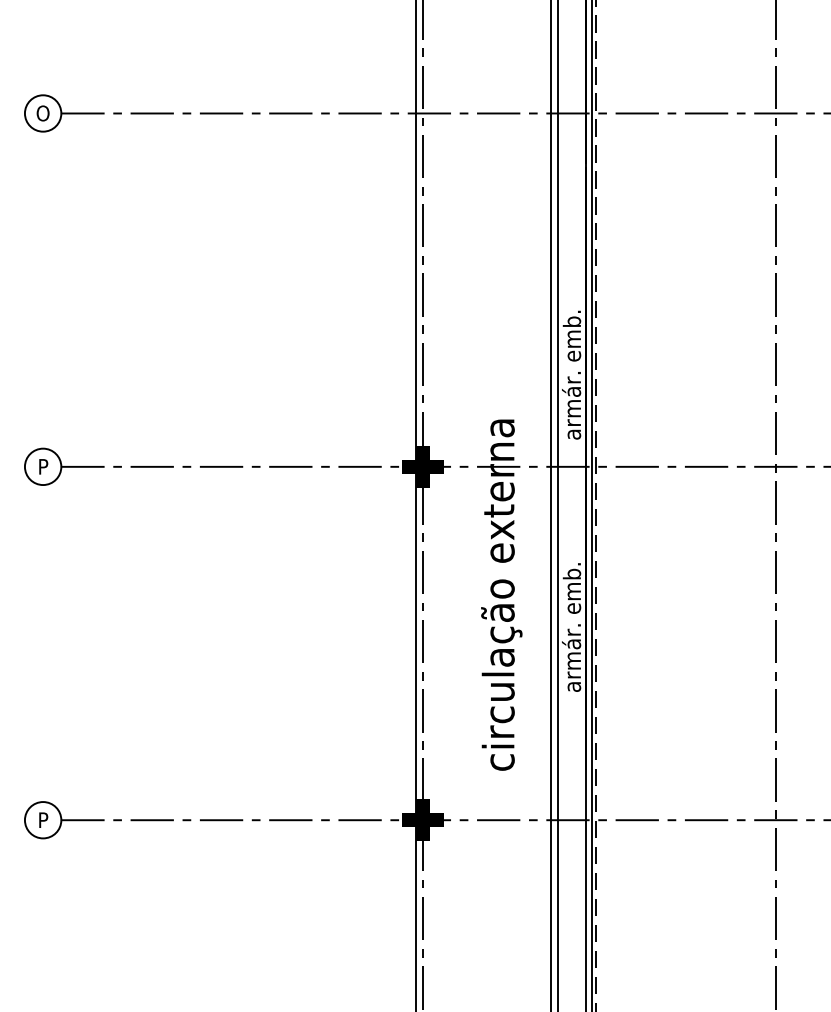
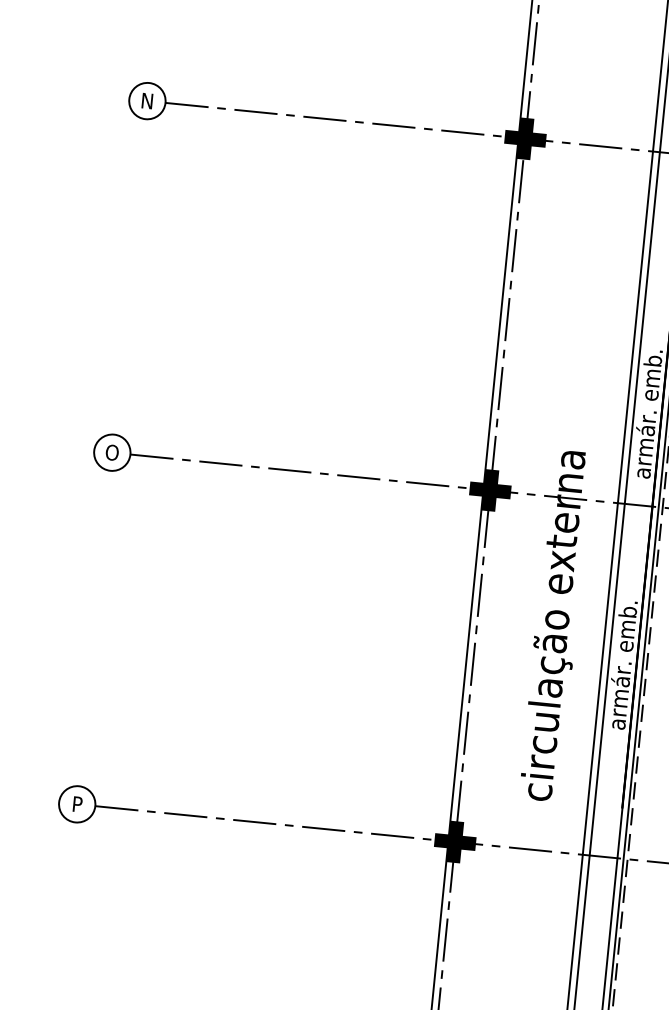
text: (42, 113) -> (146, 101), O -> N
fill: (422, 113) -> (524, 138), added
text: (42, 466) -> (111, 452), P -> O

